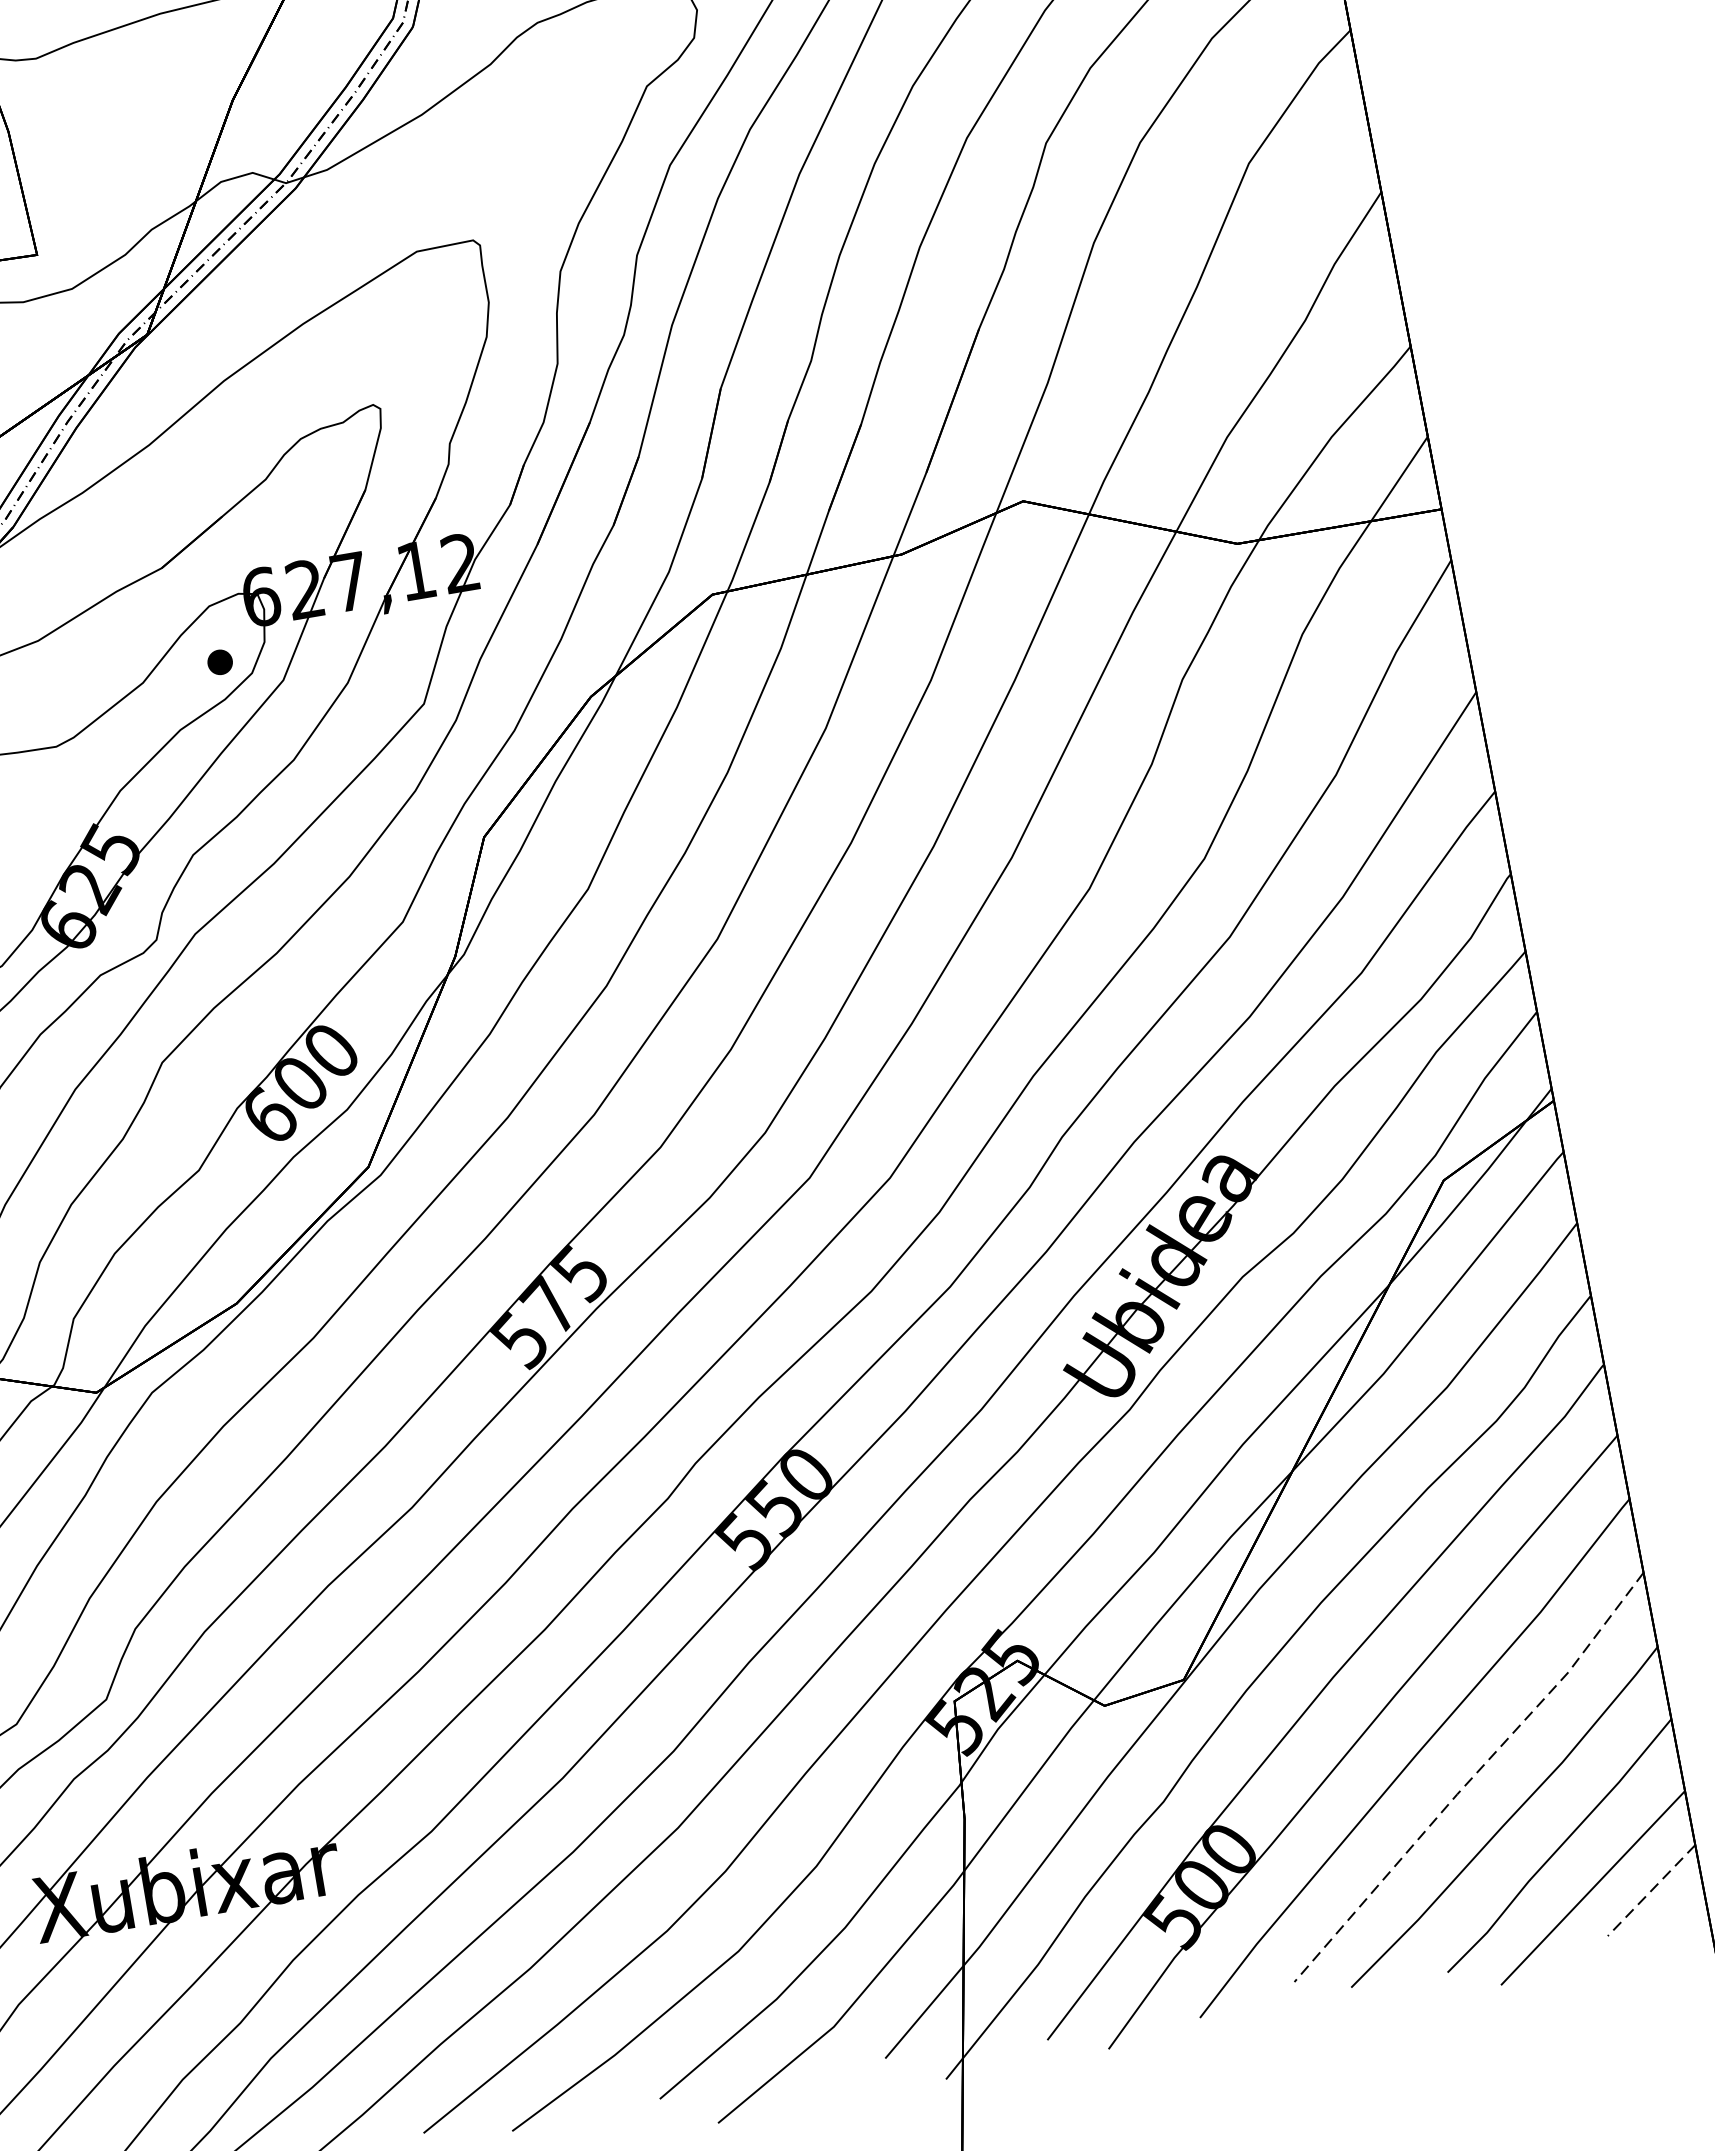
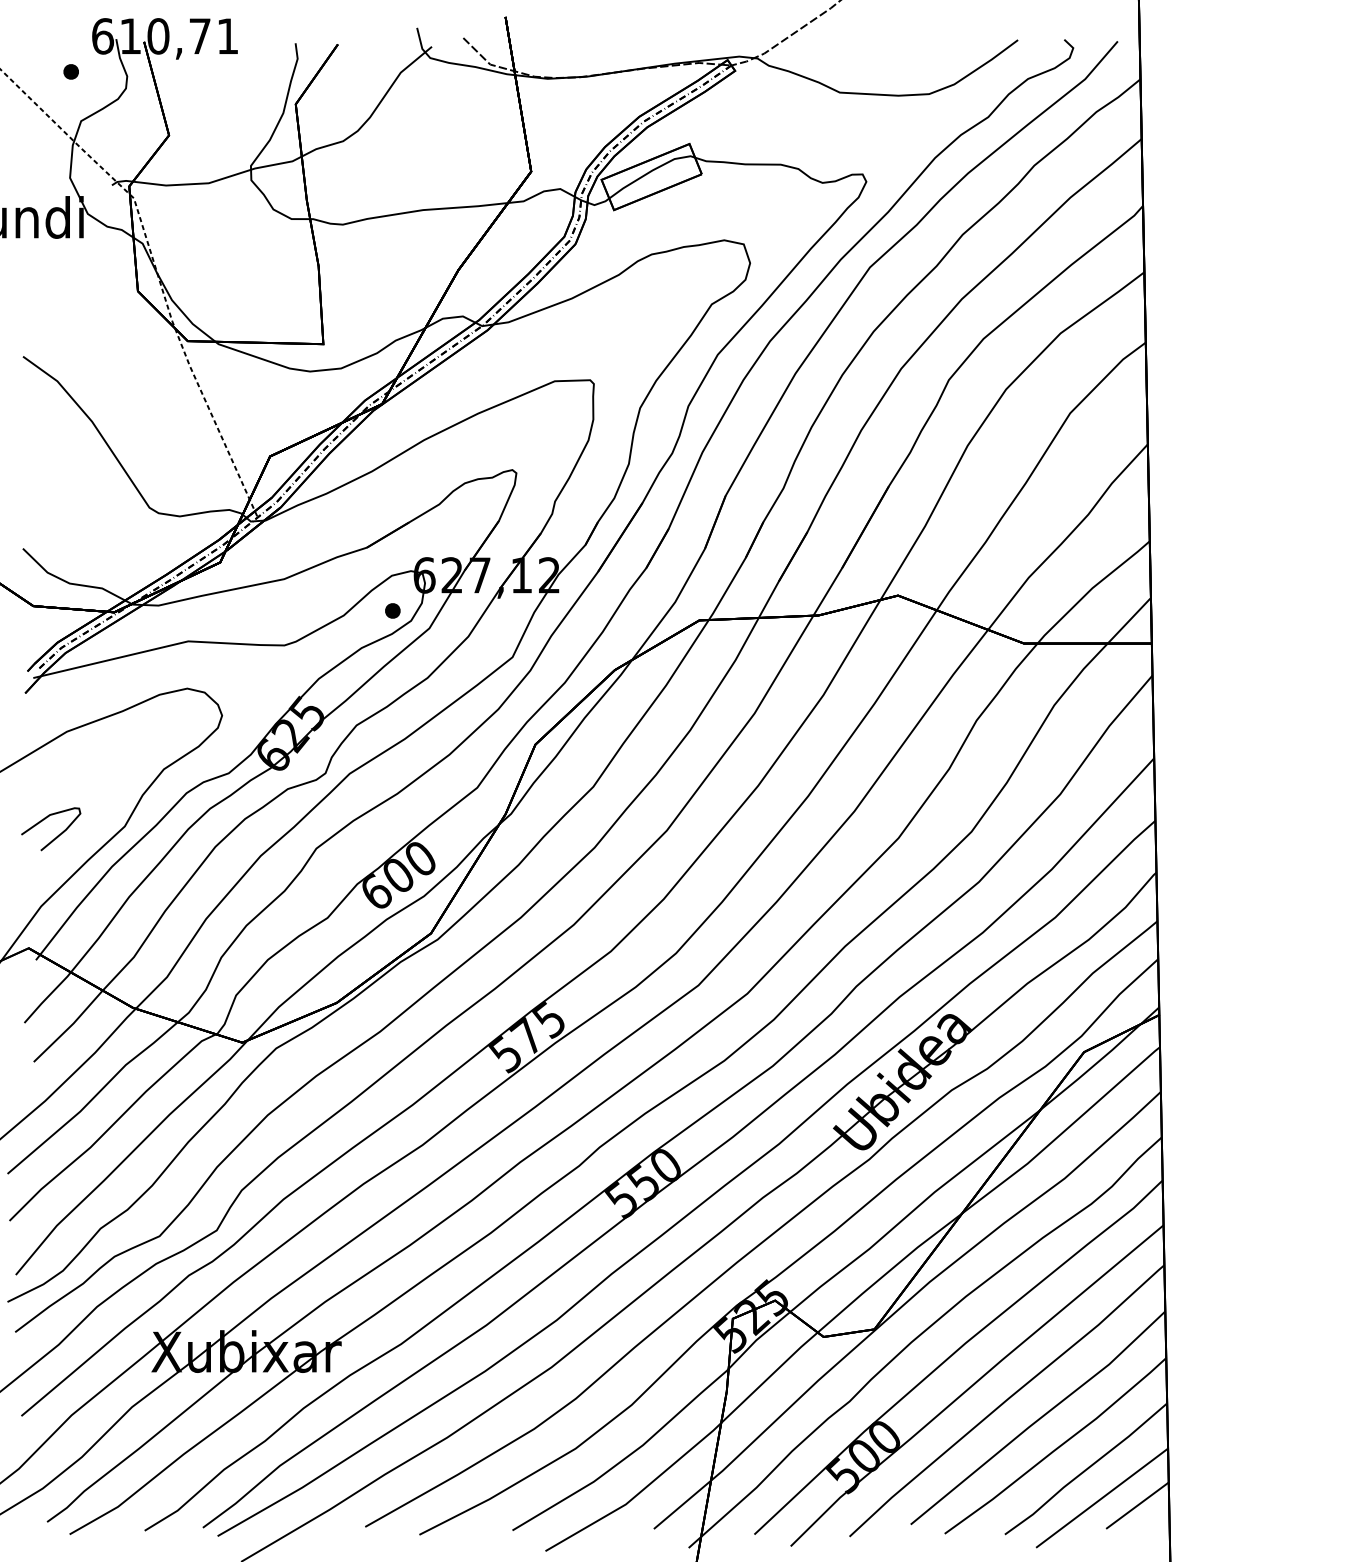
line: (1471, 1779) -> (1039, 1419), dashed -> solid
line: (1651, 1890) -> (1137, 1505), dashed -> solid

